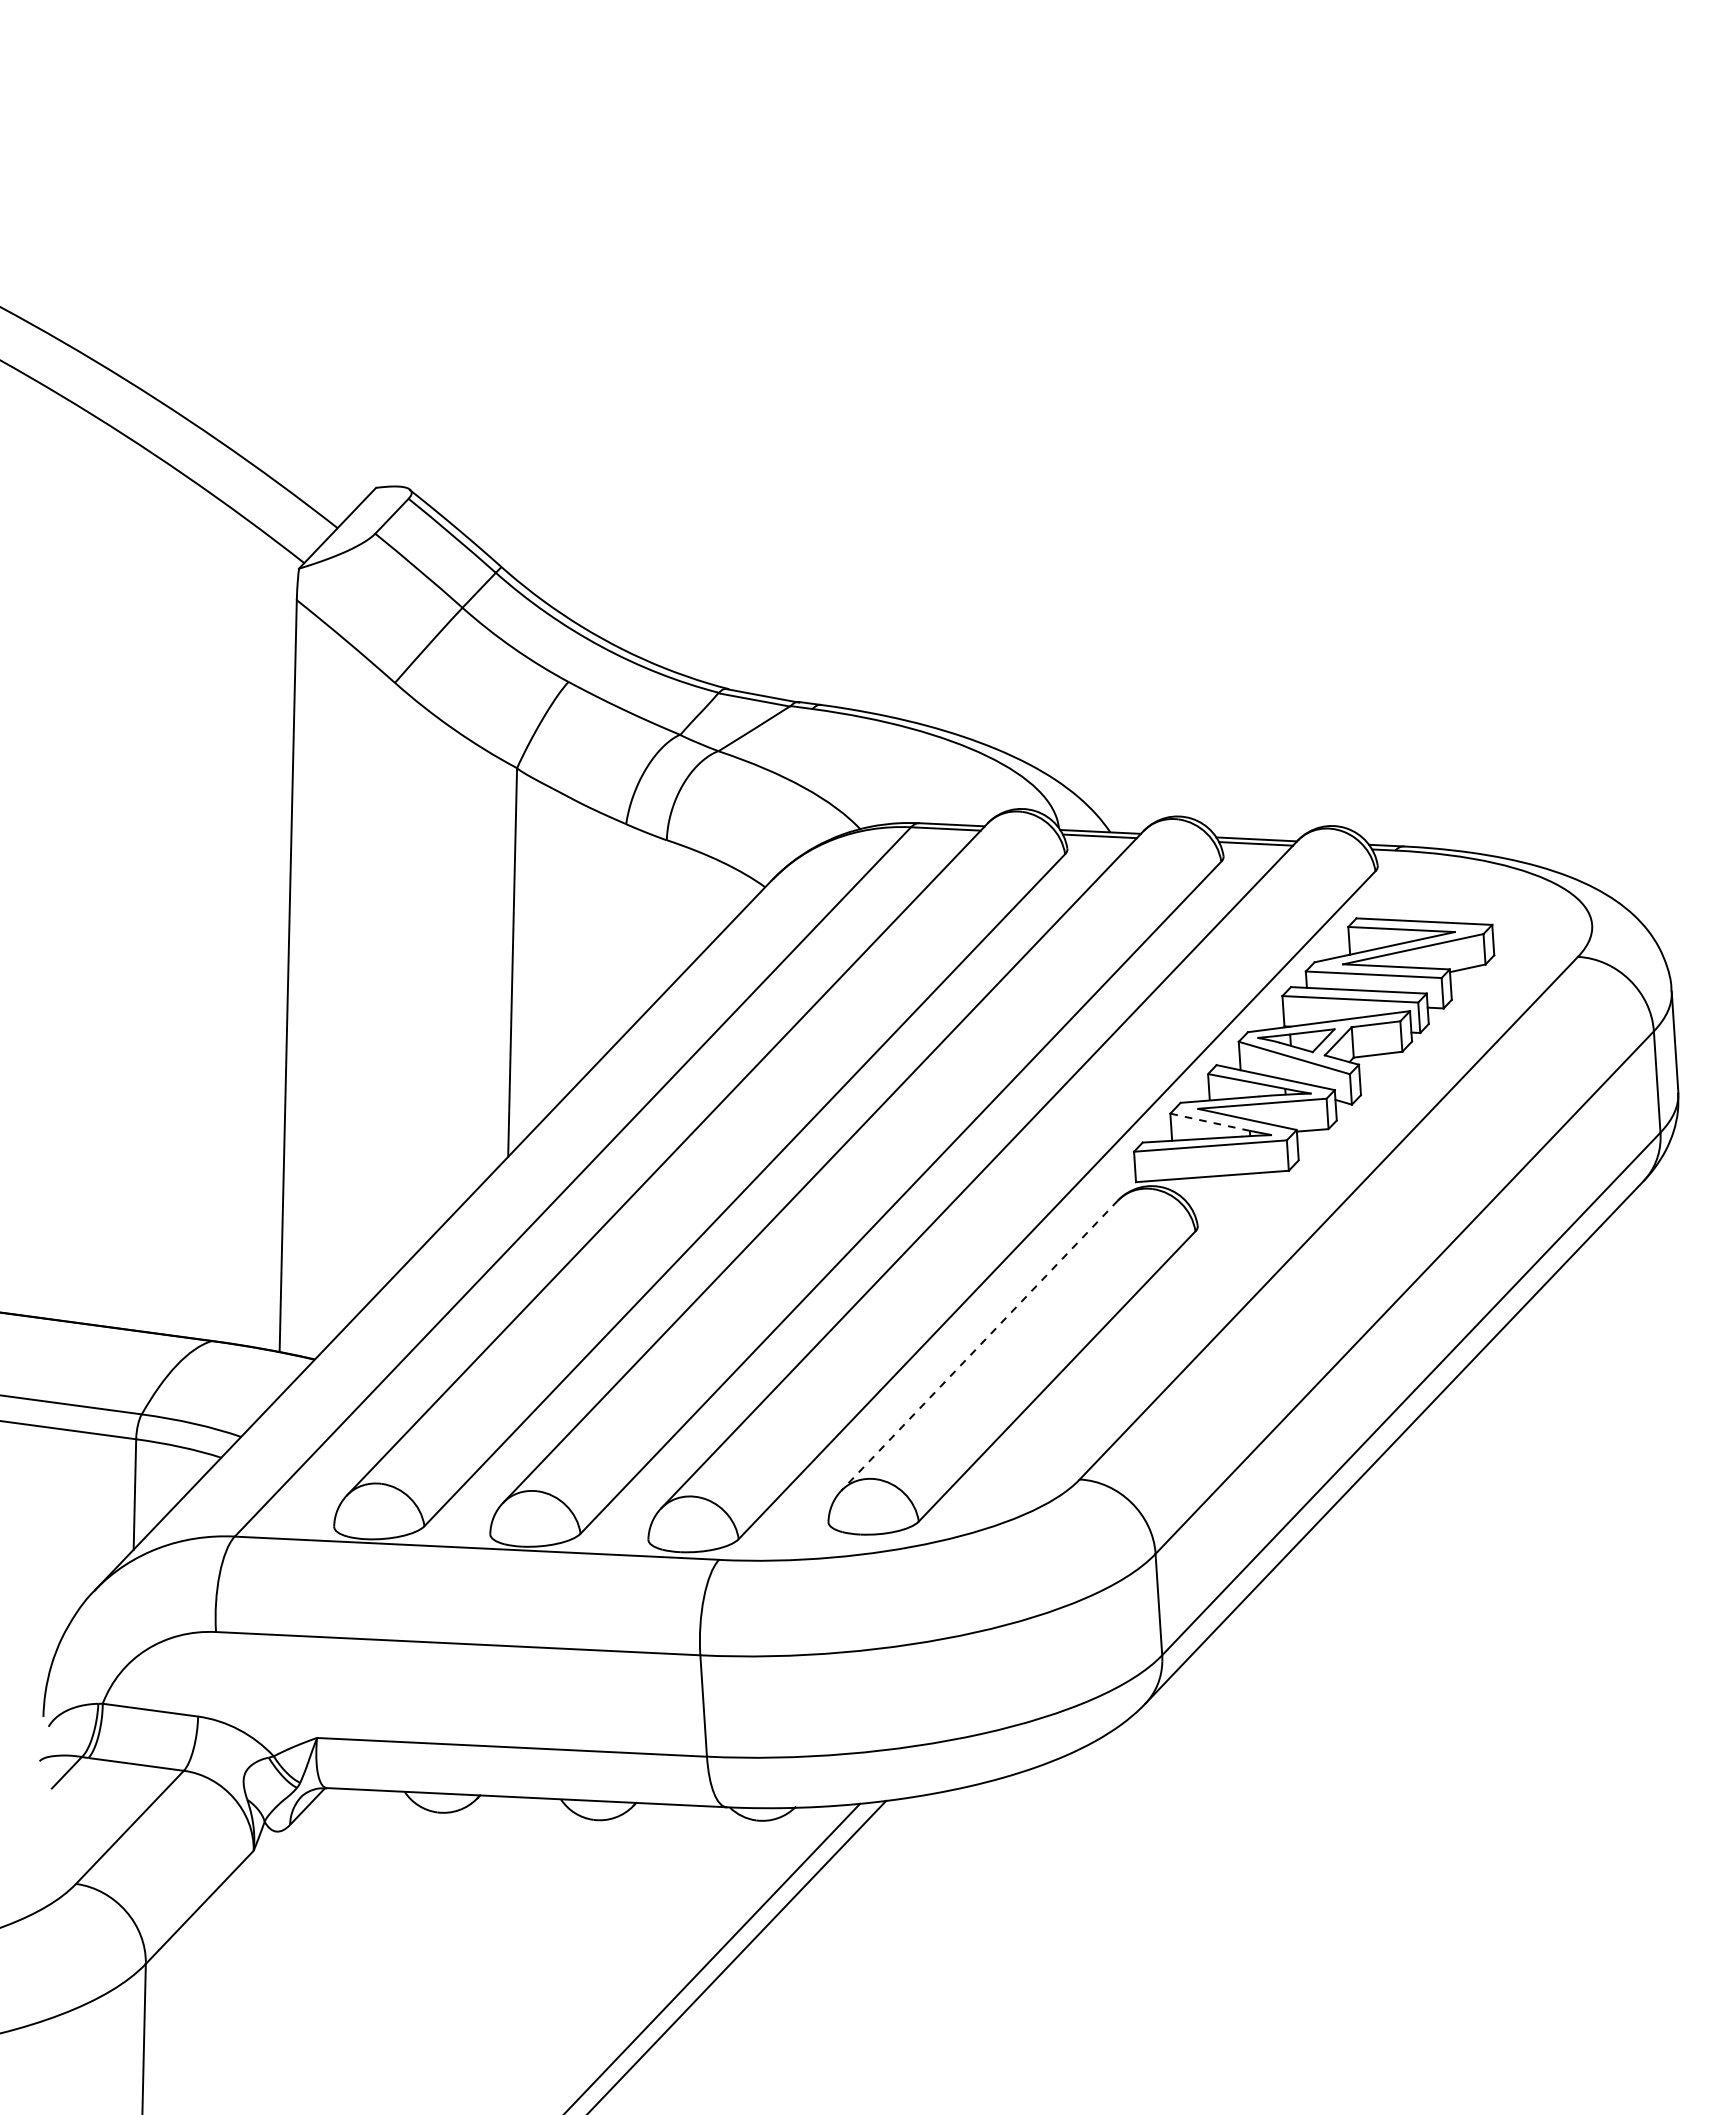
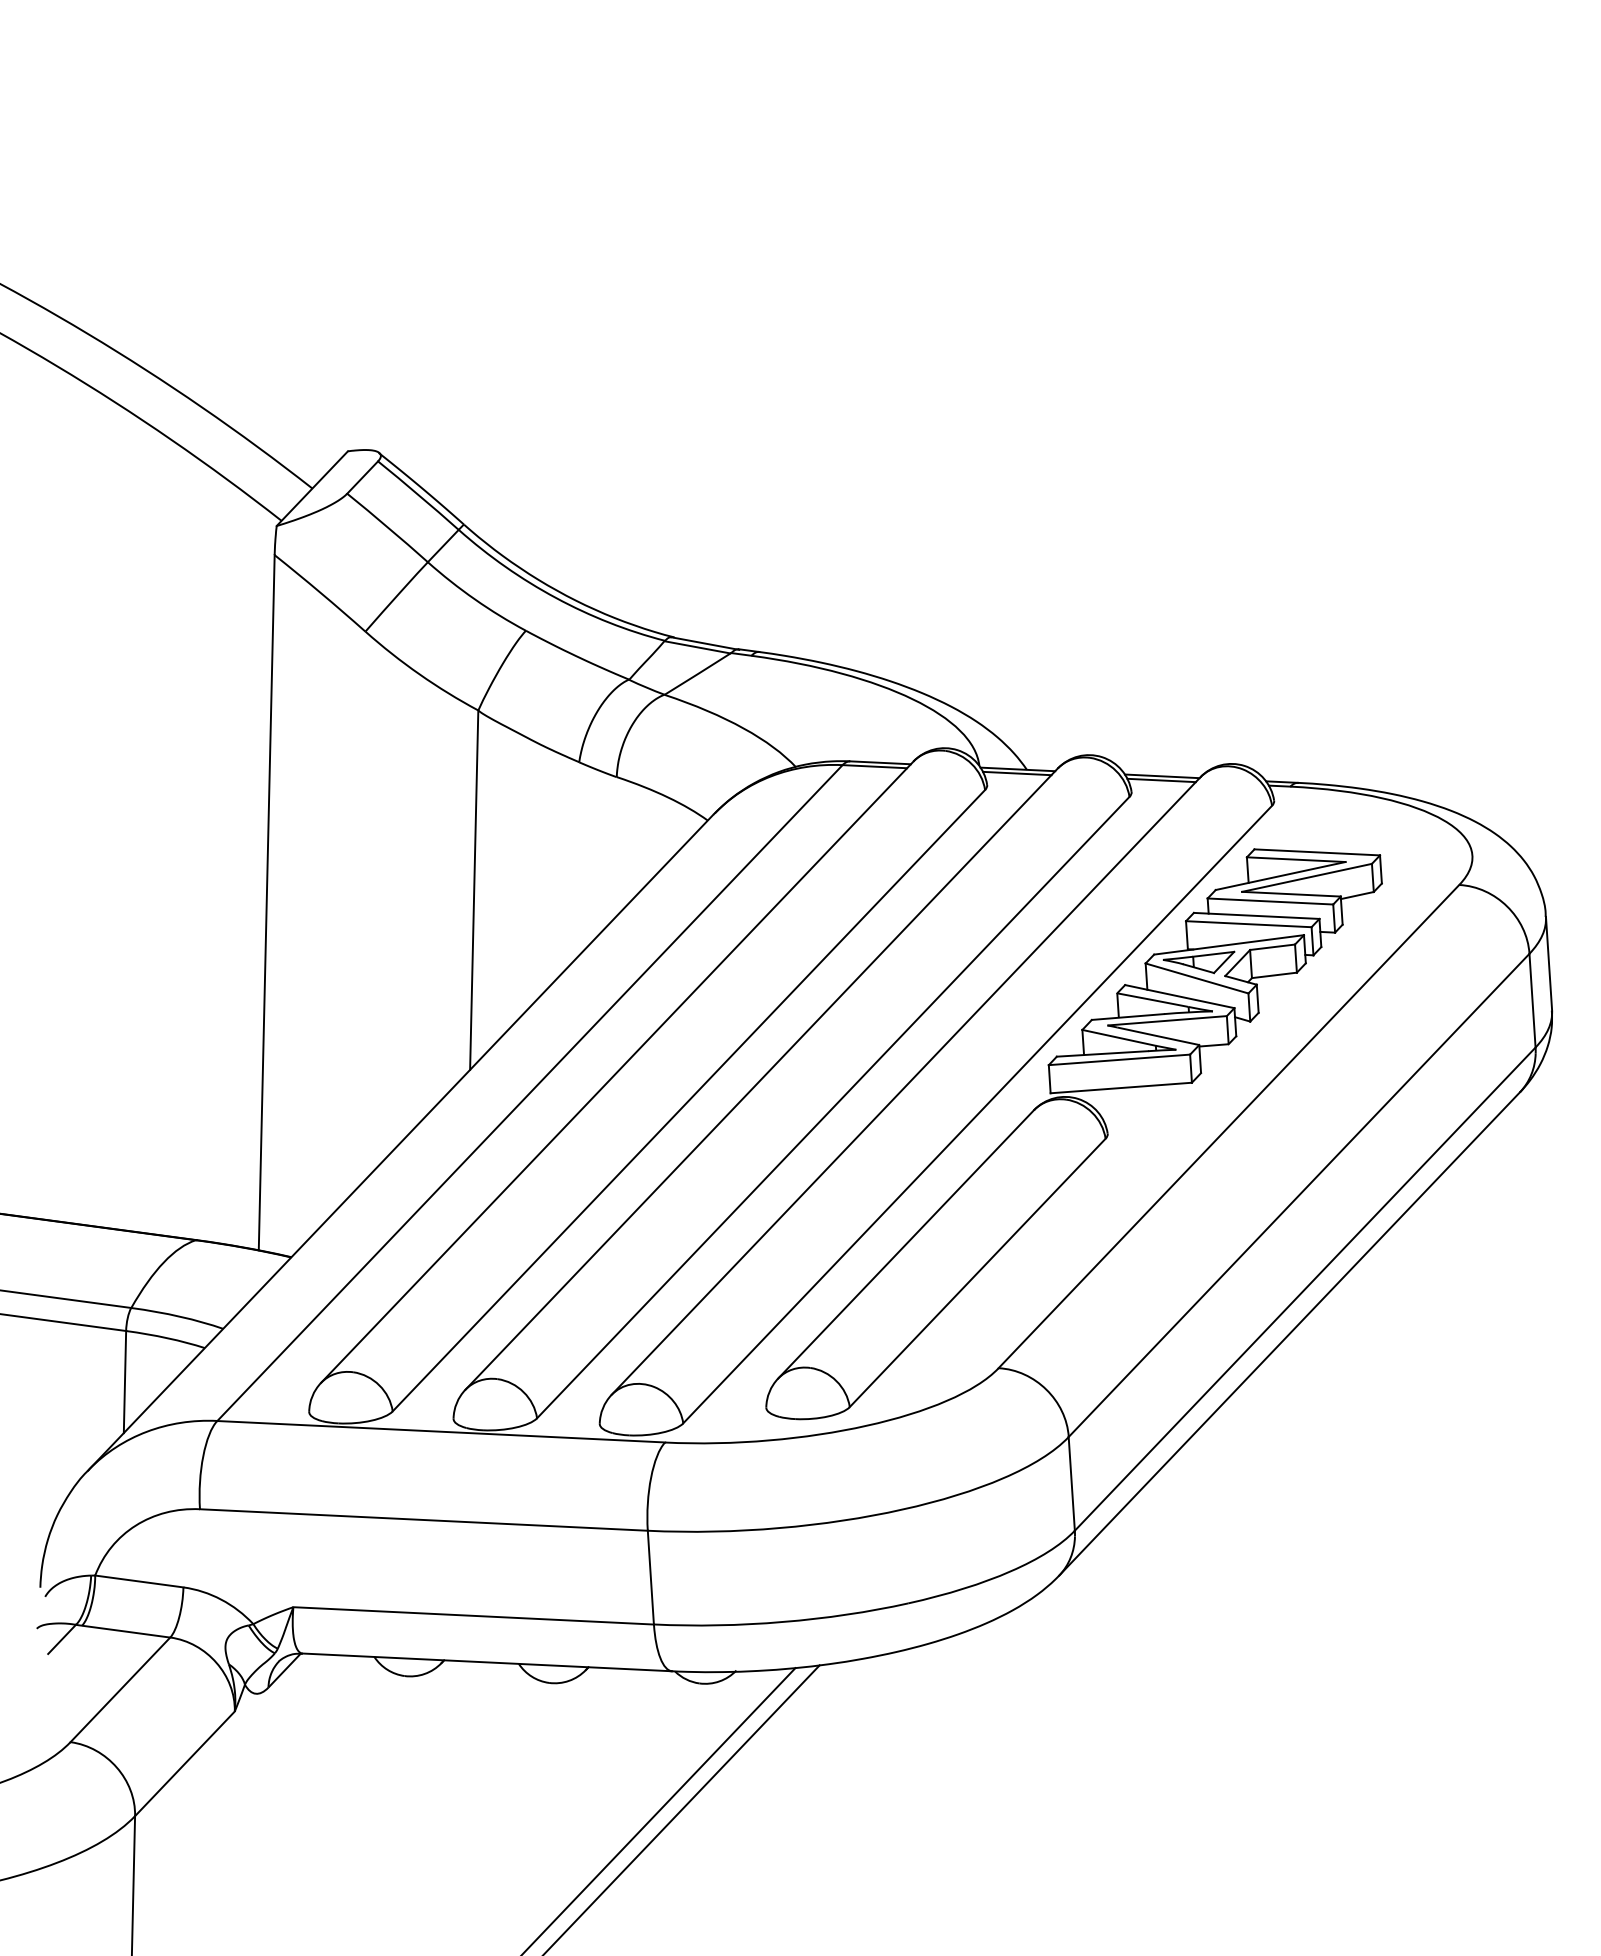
line: (1210, 1121) -> (1119, 1037), dashed -> solid
line: (979, 1345) -> (905, 1244), dashed -> solid

